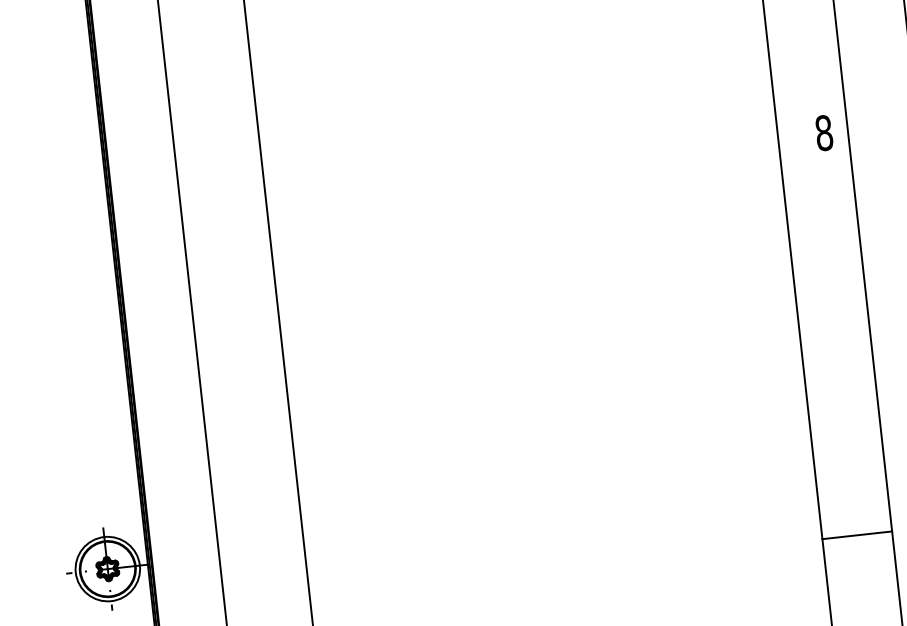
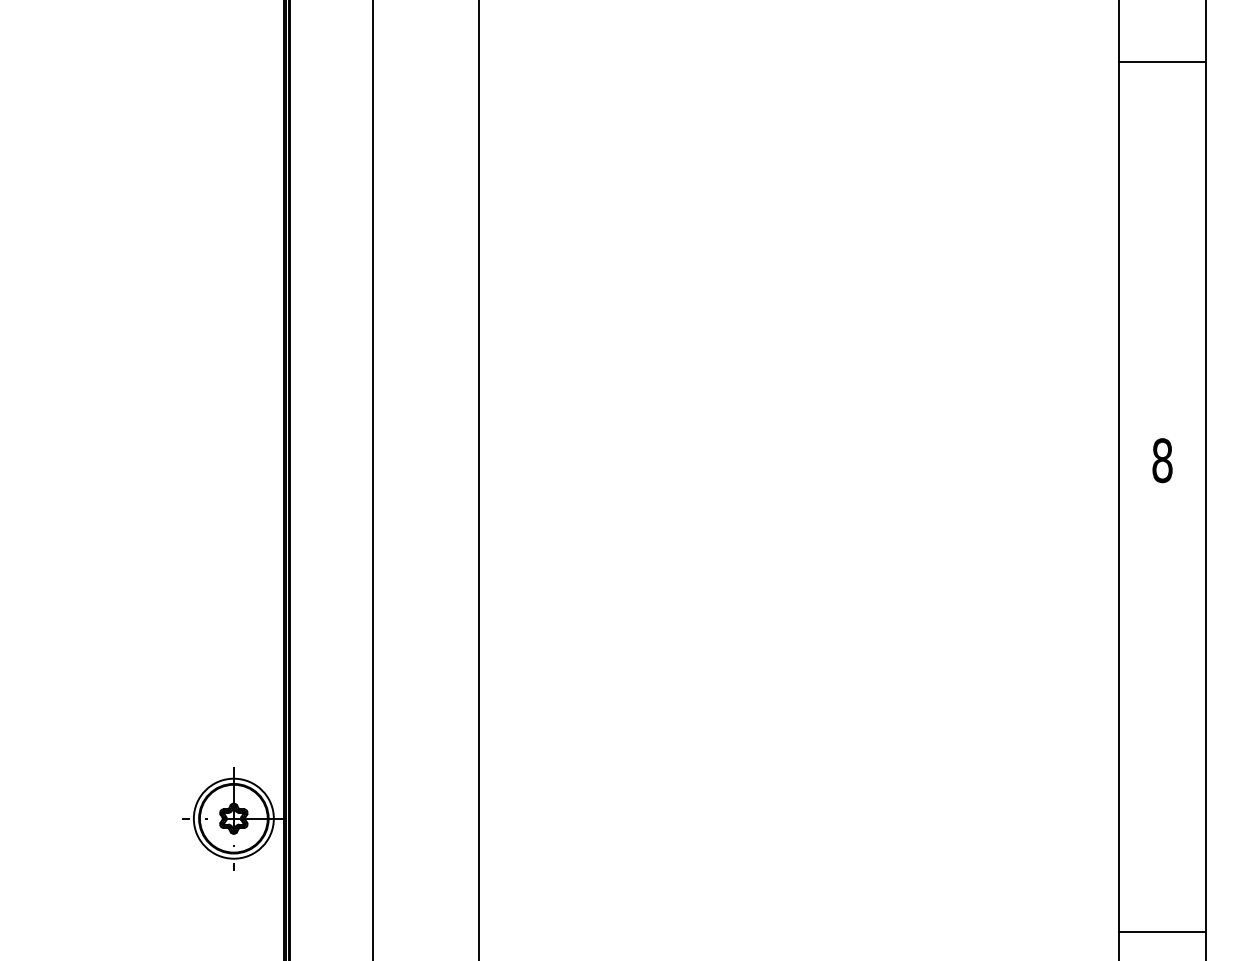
text: (824, 133) -> (1162, 460), moved
line: (857, 535) -> (1162, 932), moved

